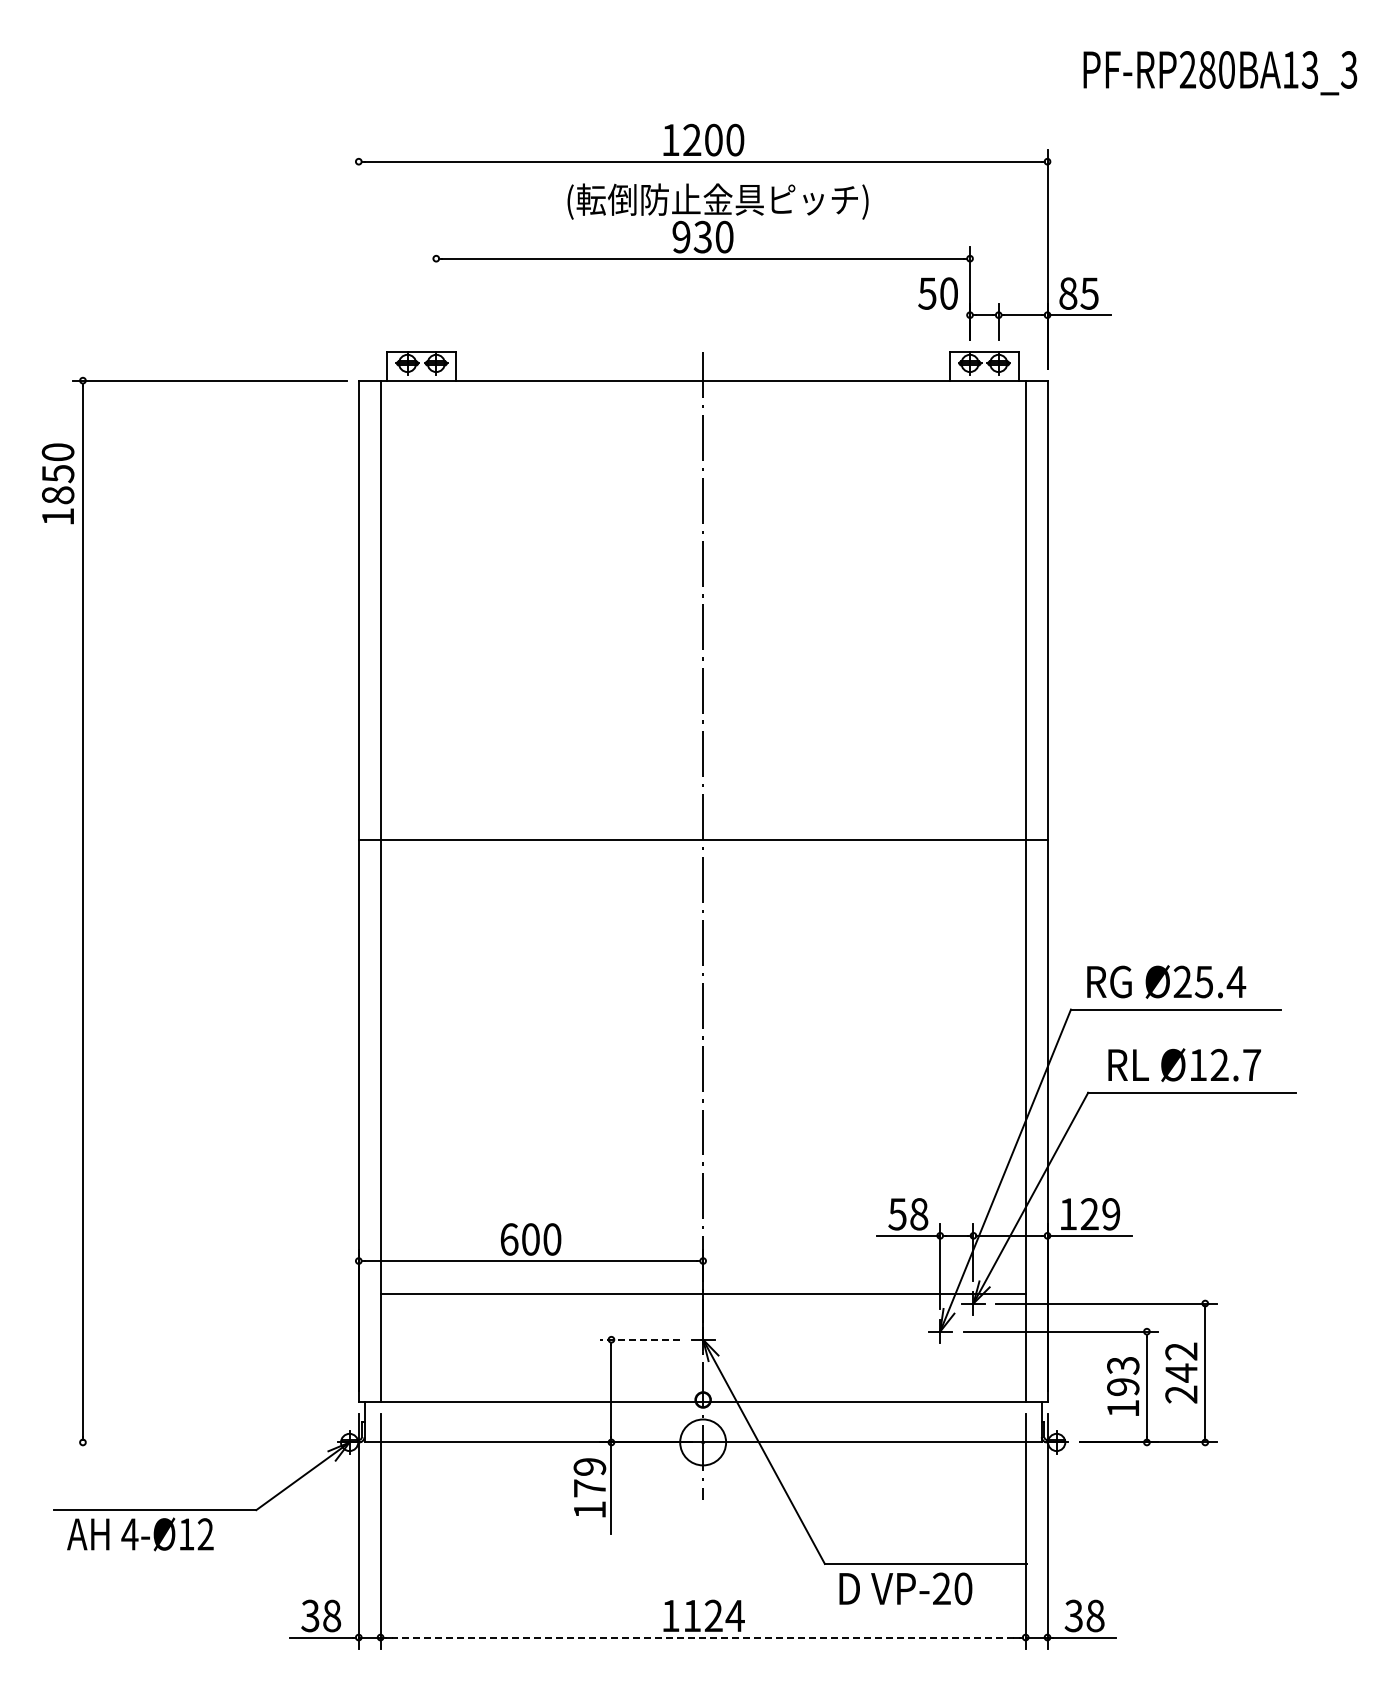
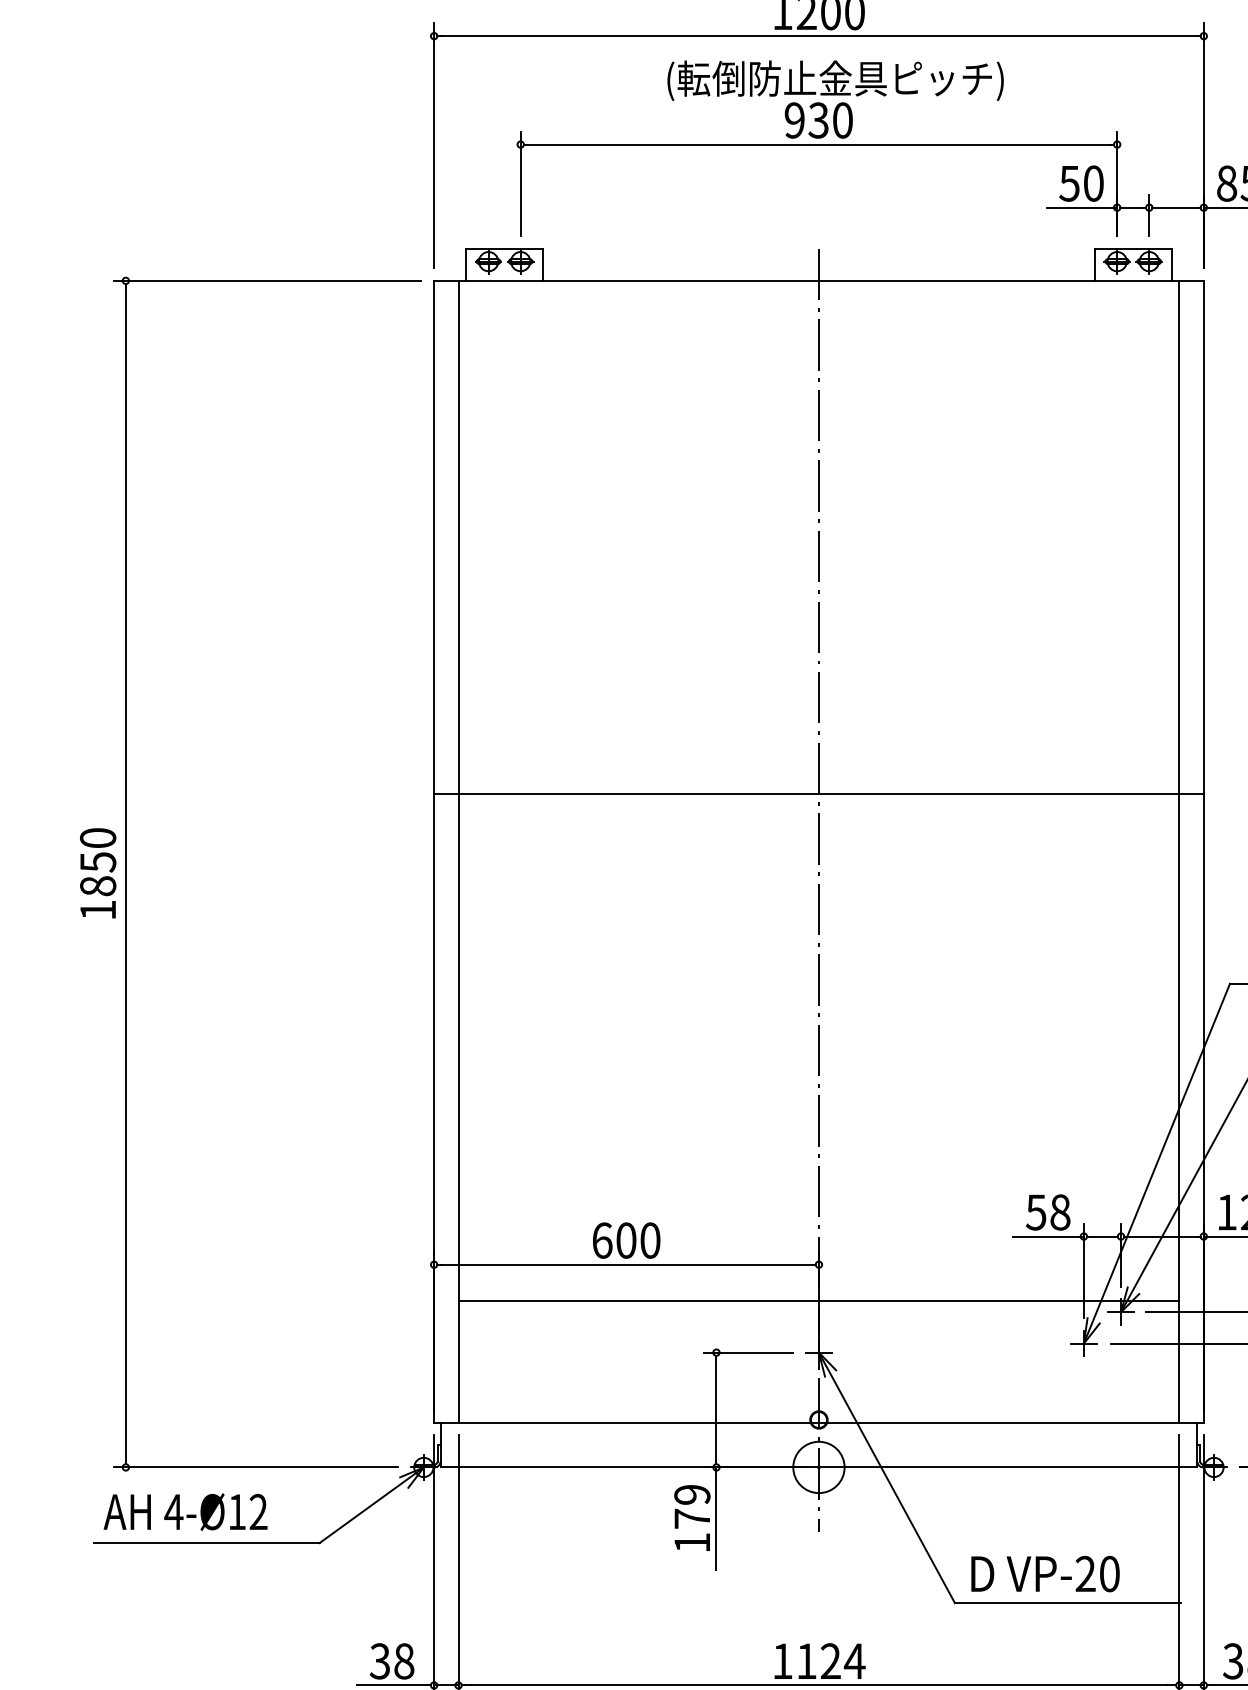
line: (358, 259) -> (433, 145), added
line: (436, 293) -> (520, 183), added
line: (938, 315) -> (1081, 208), added
text: (57, 483) -> (97, 872), moved
line: (639, 1339) -> (747, 1352), dashed -> solid
line: (199, 1442) -> (256, 1467), added
text: (140, 1534) -> (185, 1512), moved
text: (905, 1588) -> (1045, 1573), moved
line: (702, 1637) -> (818, 1685), dashed -> solid

